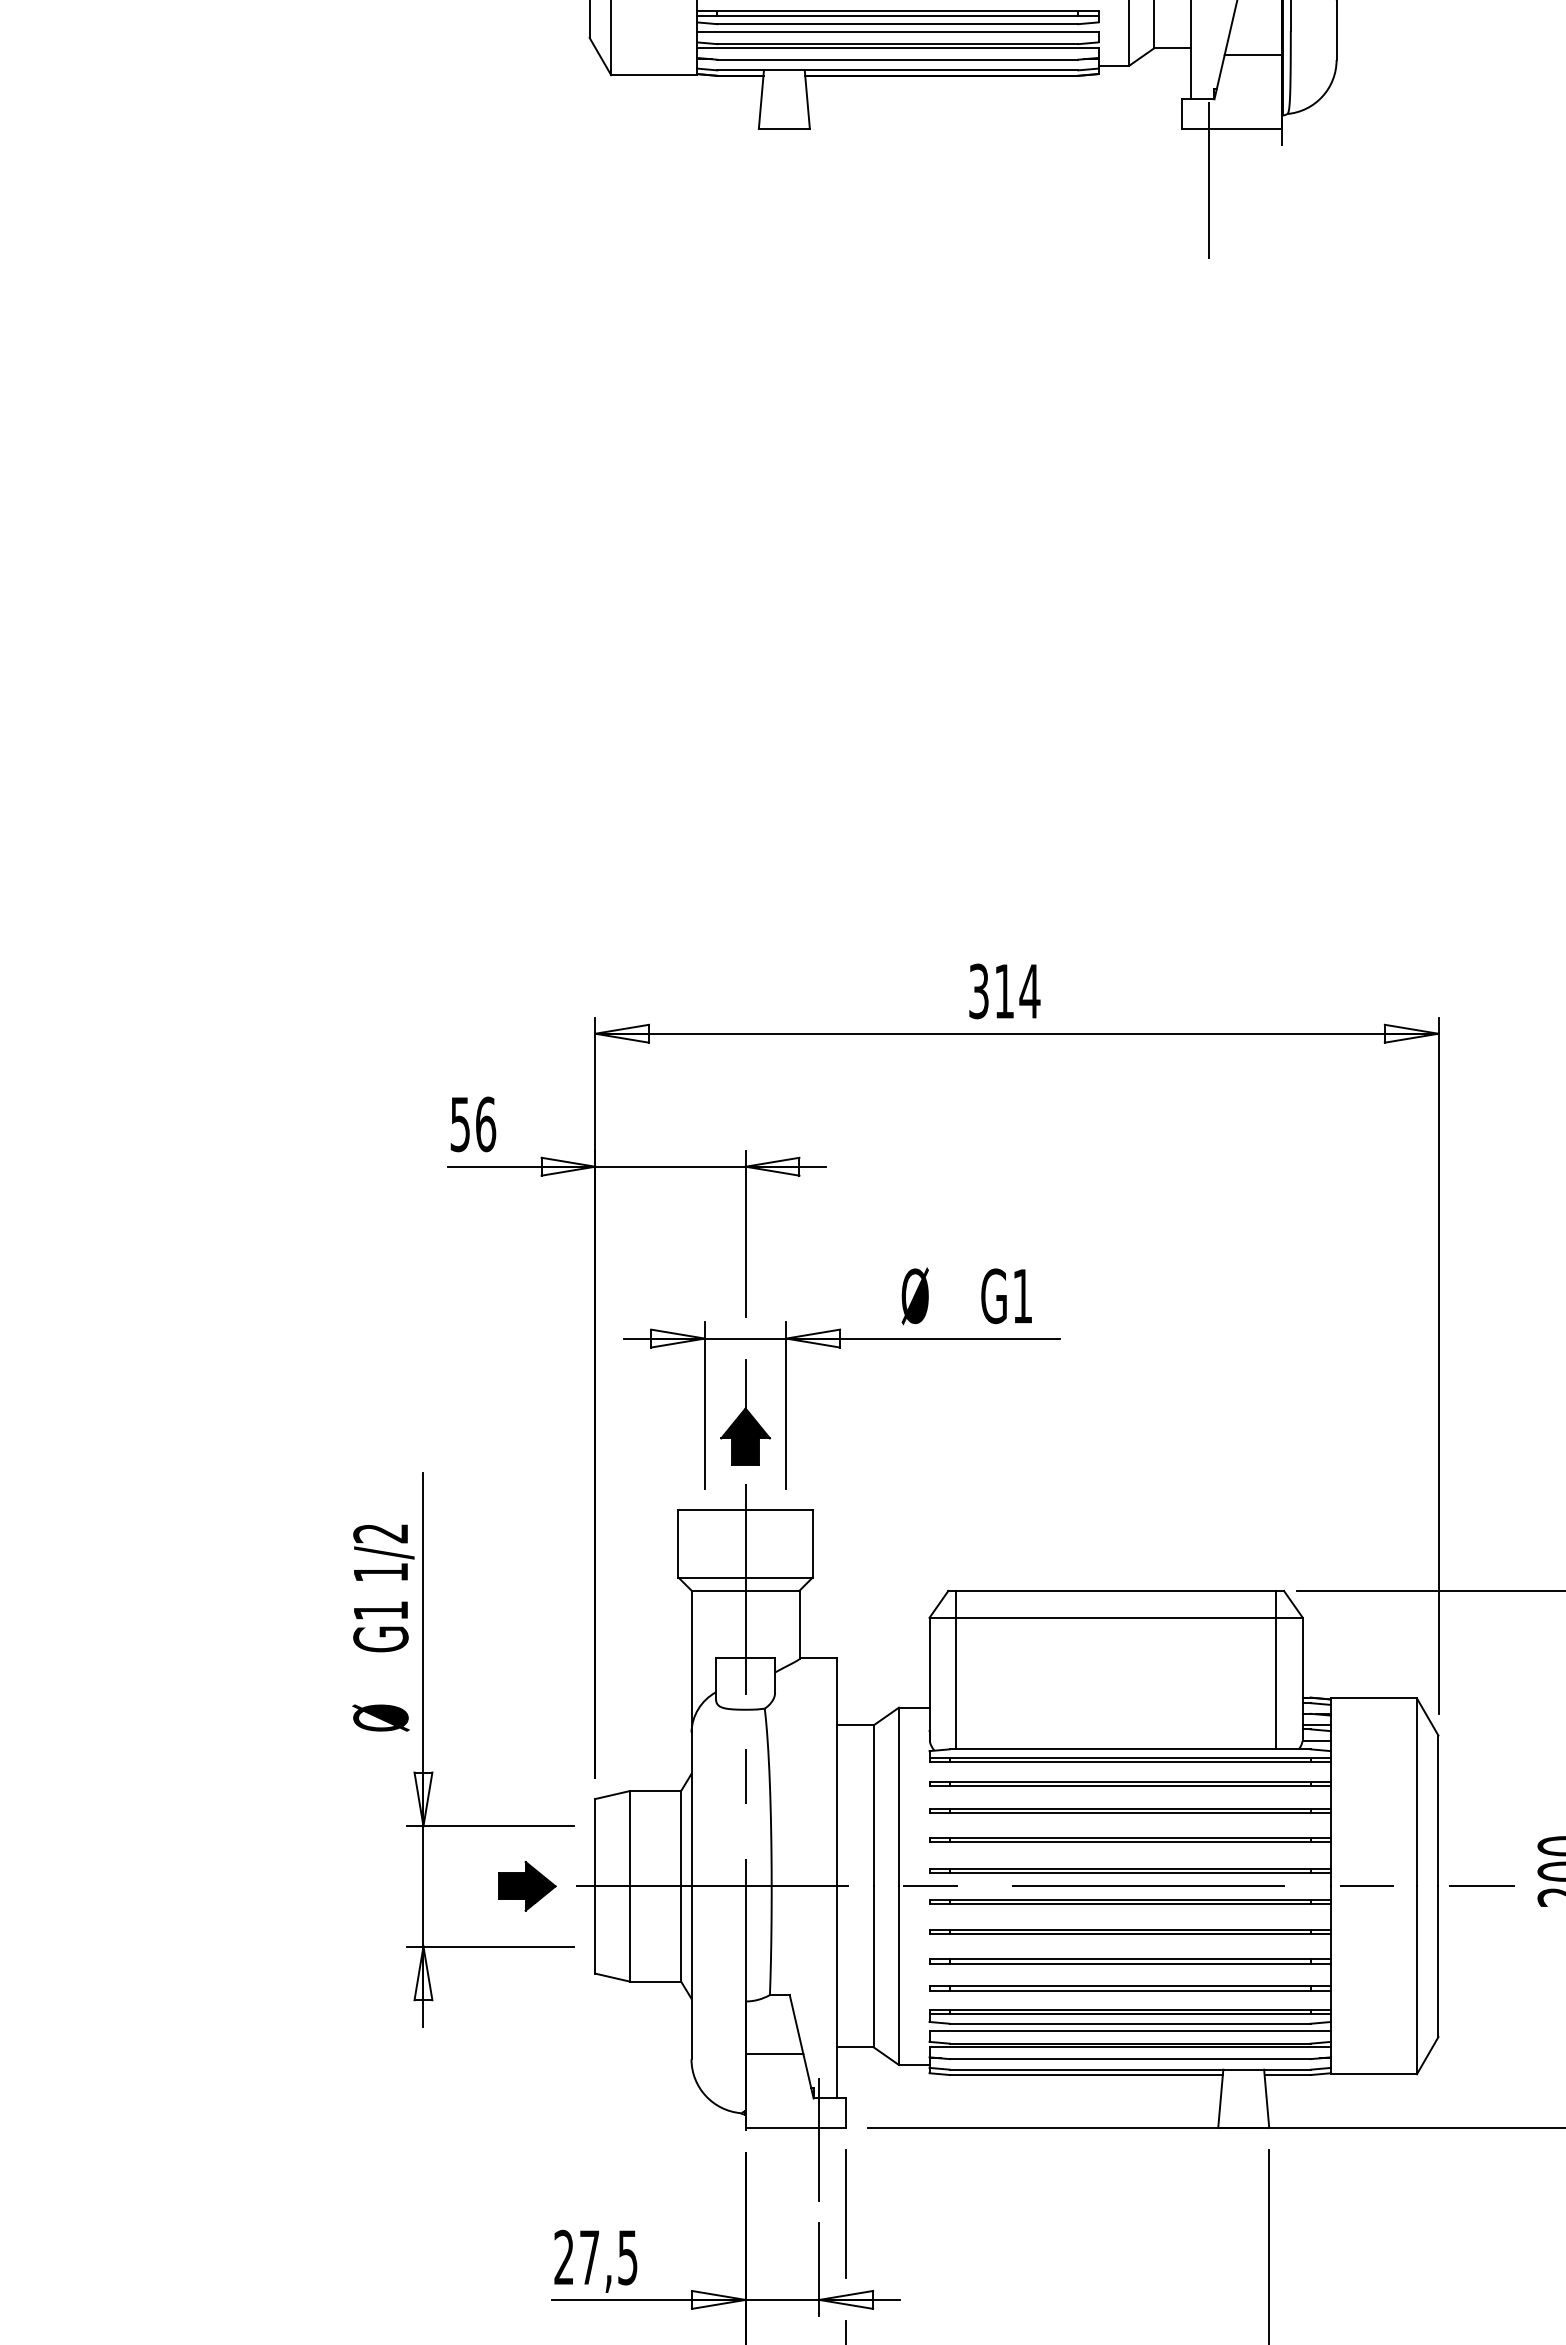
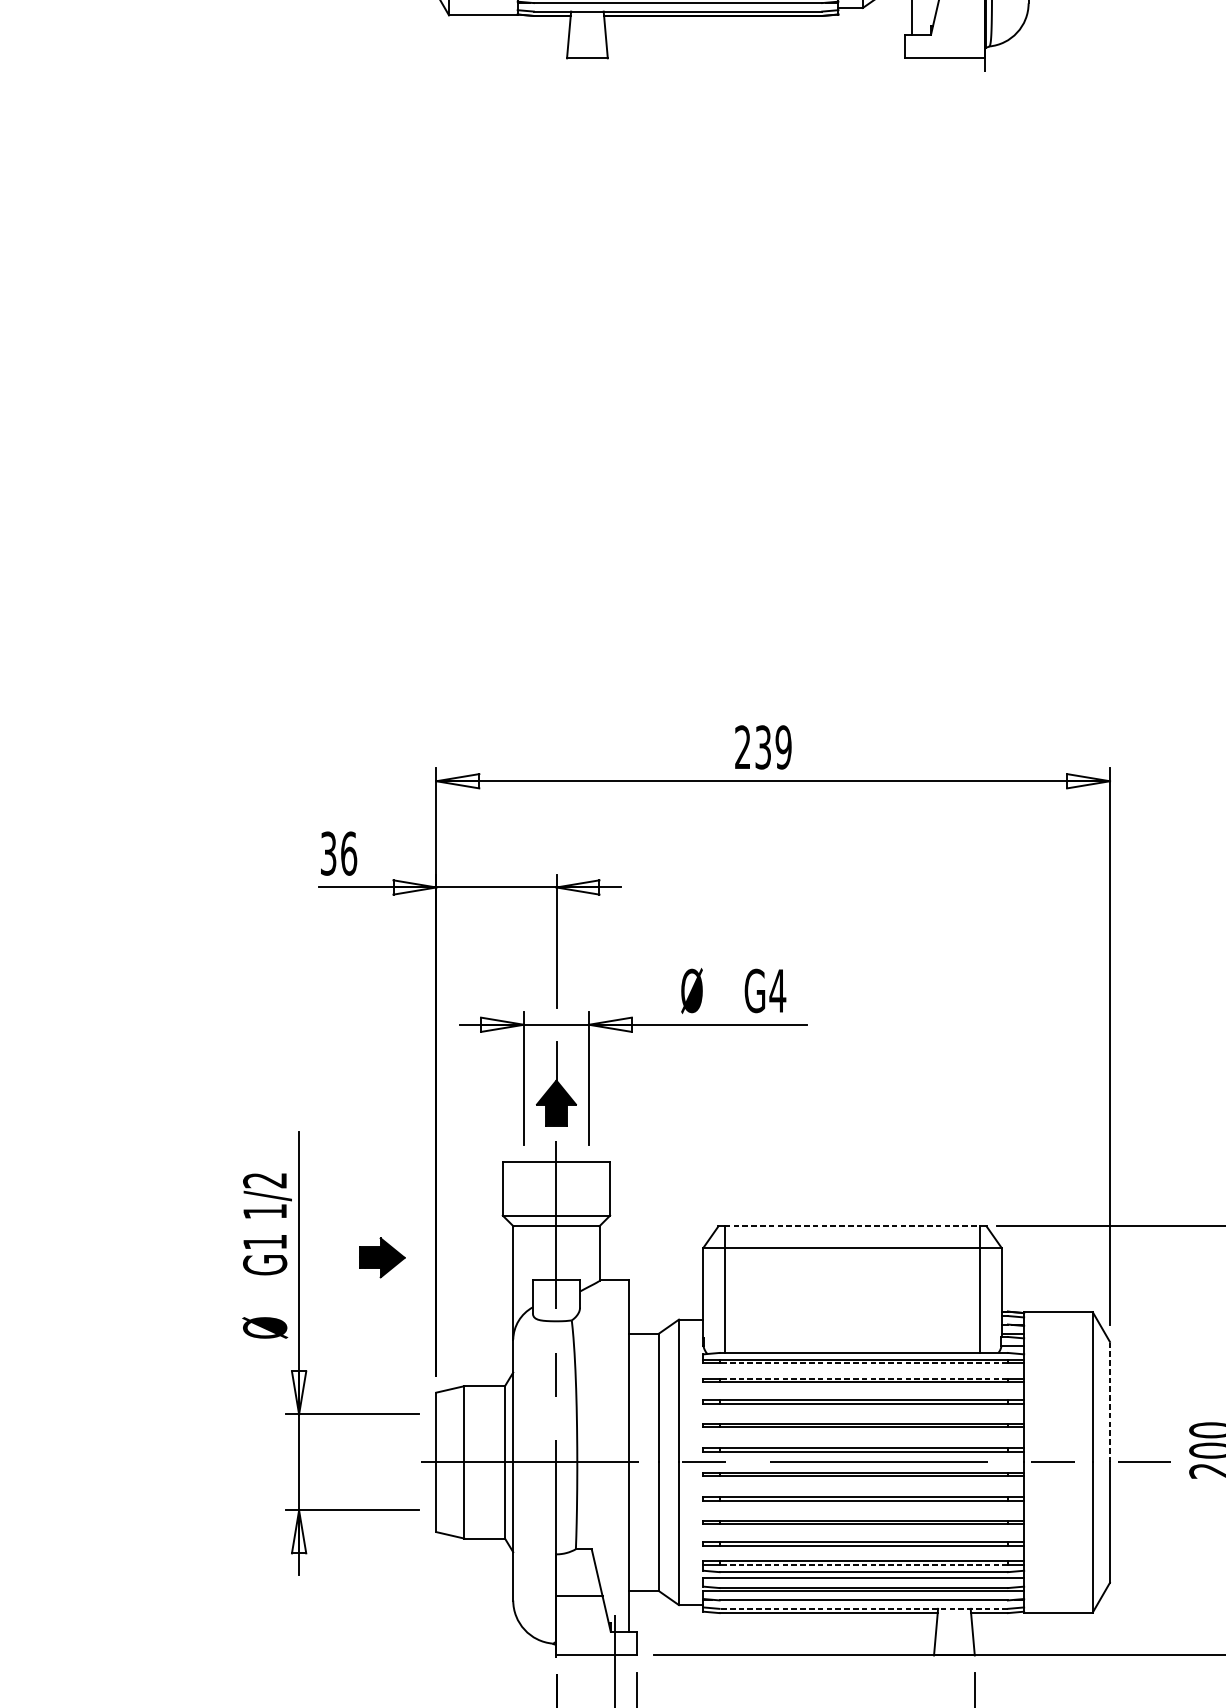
line: (1208, 180) -> (926, 99), removed
text: (1004, 991) -> (763, 747), 314 -> 239
text: (460, 1123) -> (328, 852), 56 -> 36
text: (1022, 1296) -> (777, 991), G1 -> G4
line: (1116, 1590) -> (852, 1226), solid -> dashed
line: (1129, 1762) -> (863, 1363), solid -> dashed
line: (1129, 1781) -> (863, 1378), solid -> dashed
line: (1438, 1810) -> (1110, 1401), solid -> dashed
part: (527, 1885) -> (382, 1257), moved
line: (1129, 2014) -> (863, 1564), solid -> dashed
line: (1129, 2069) -> (863, 1608), solid -> dashed

